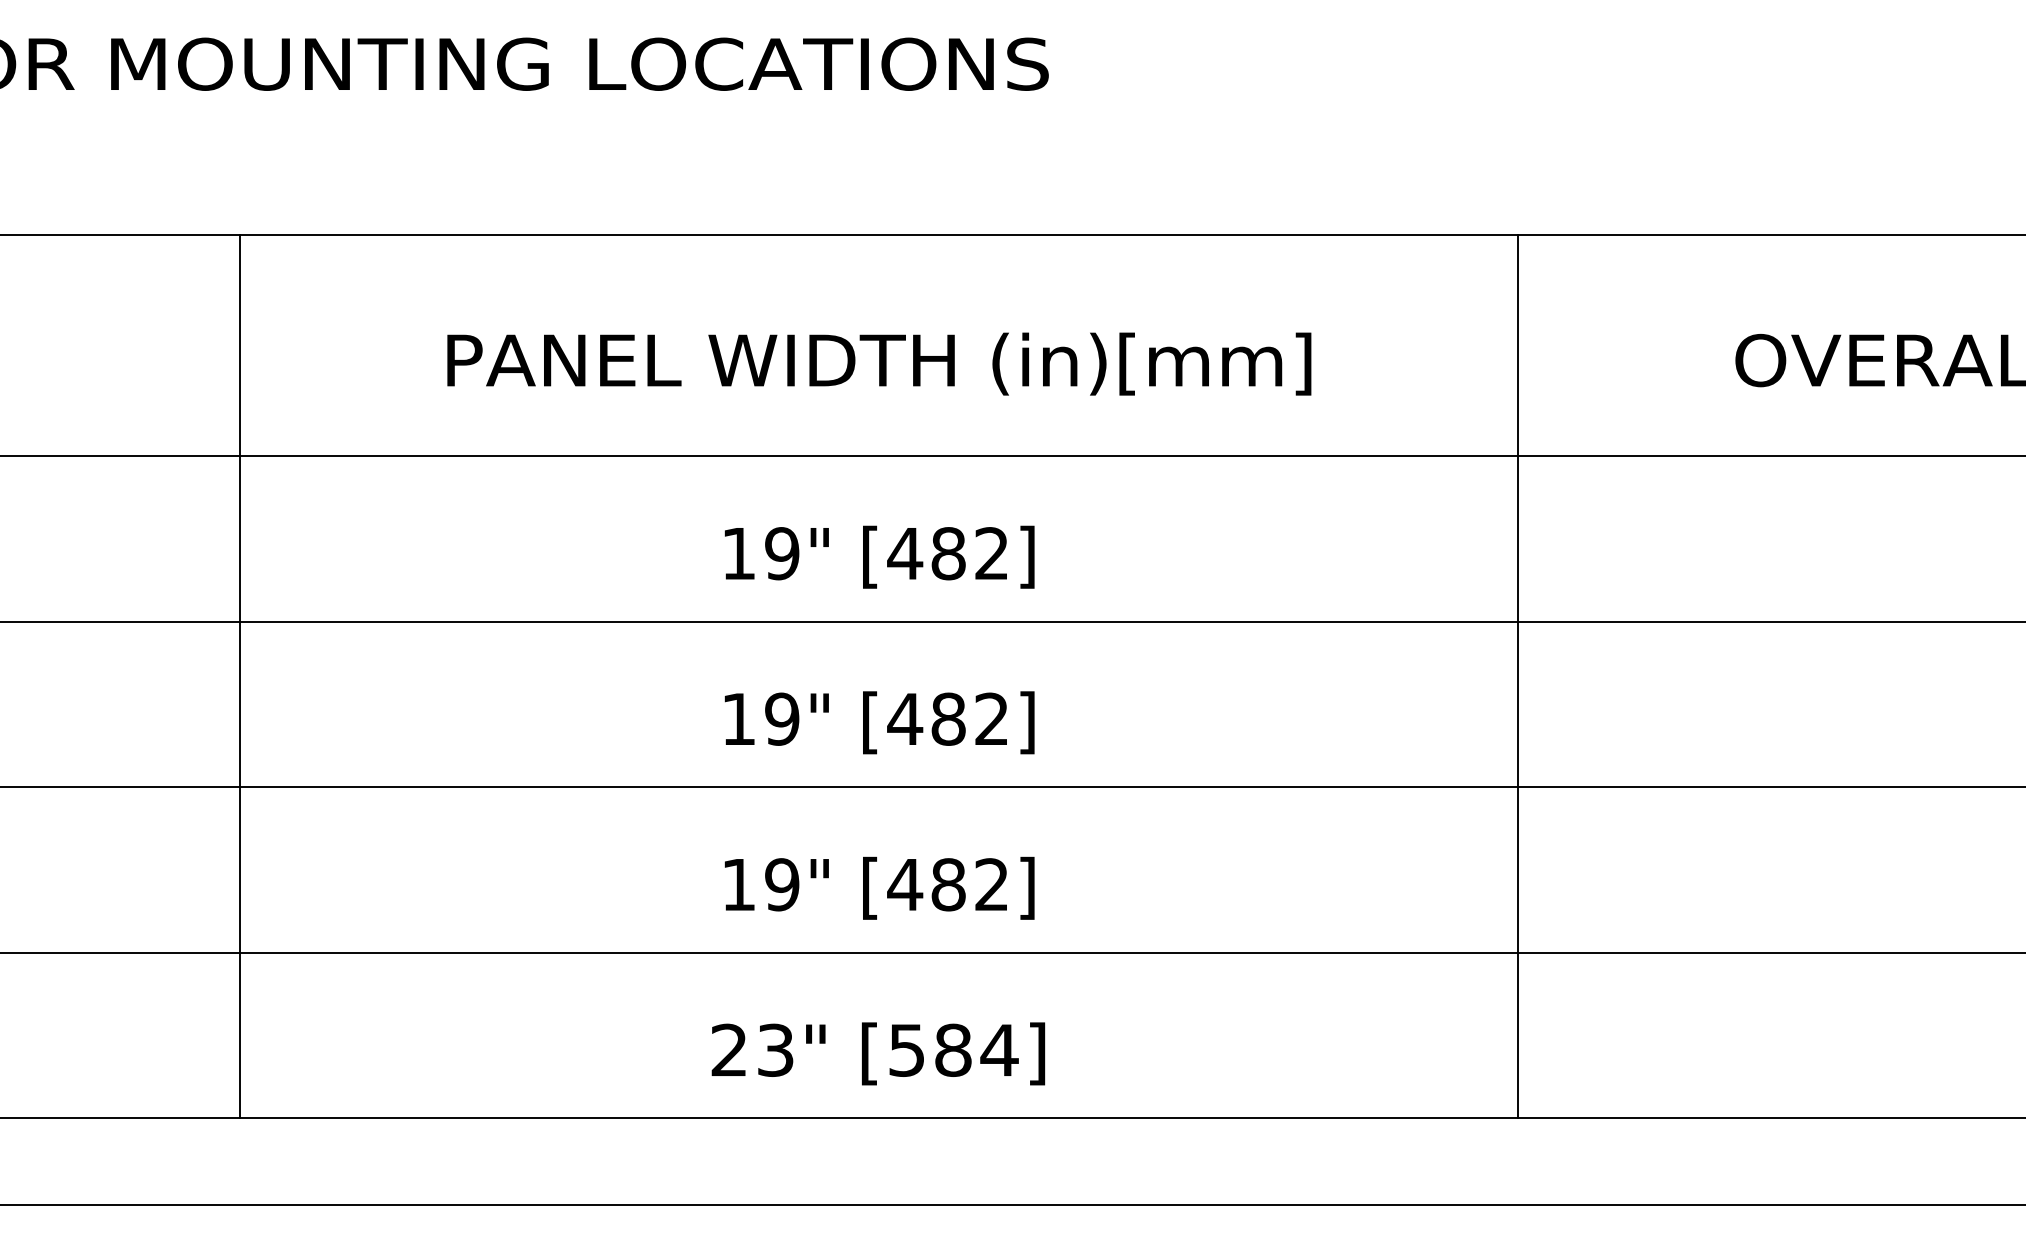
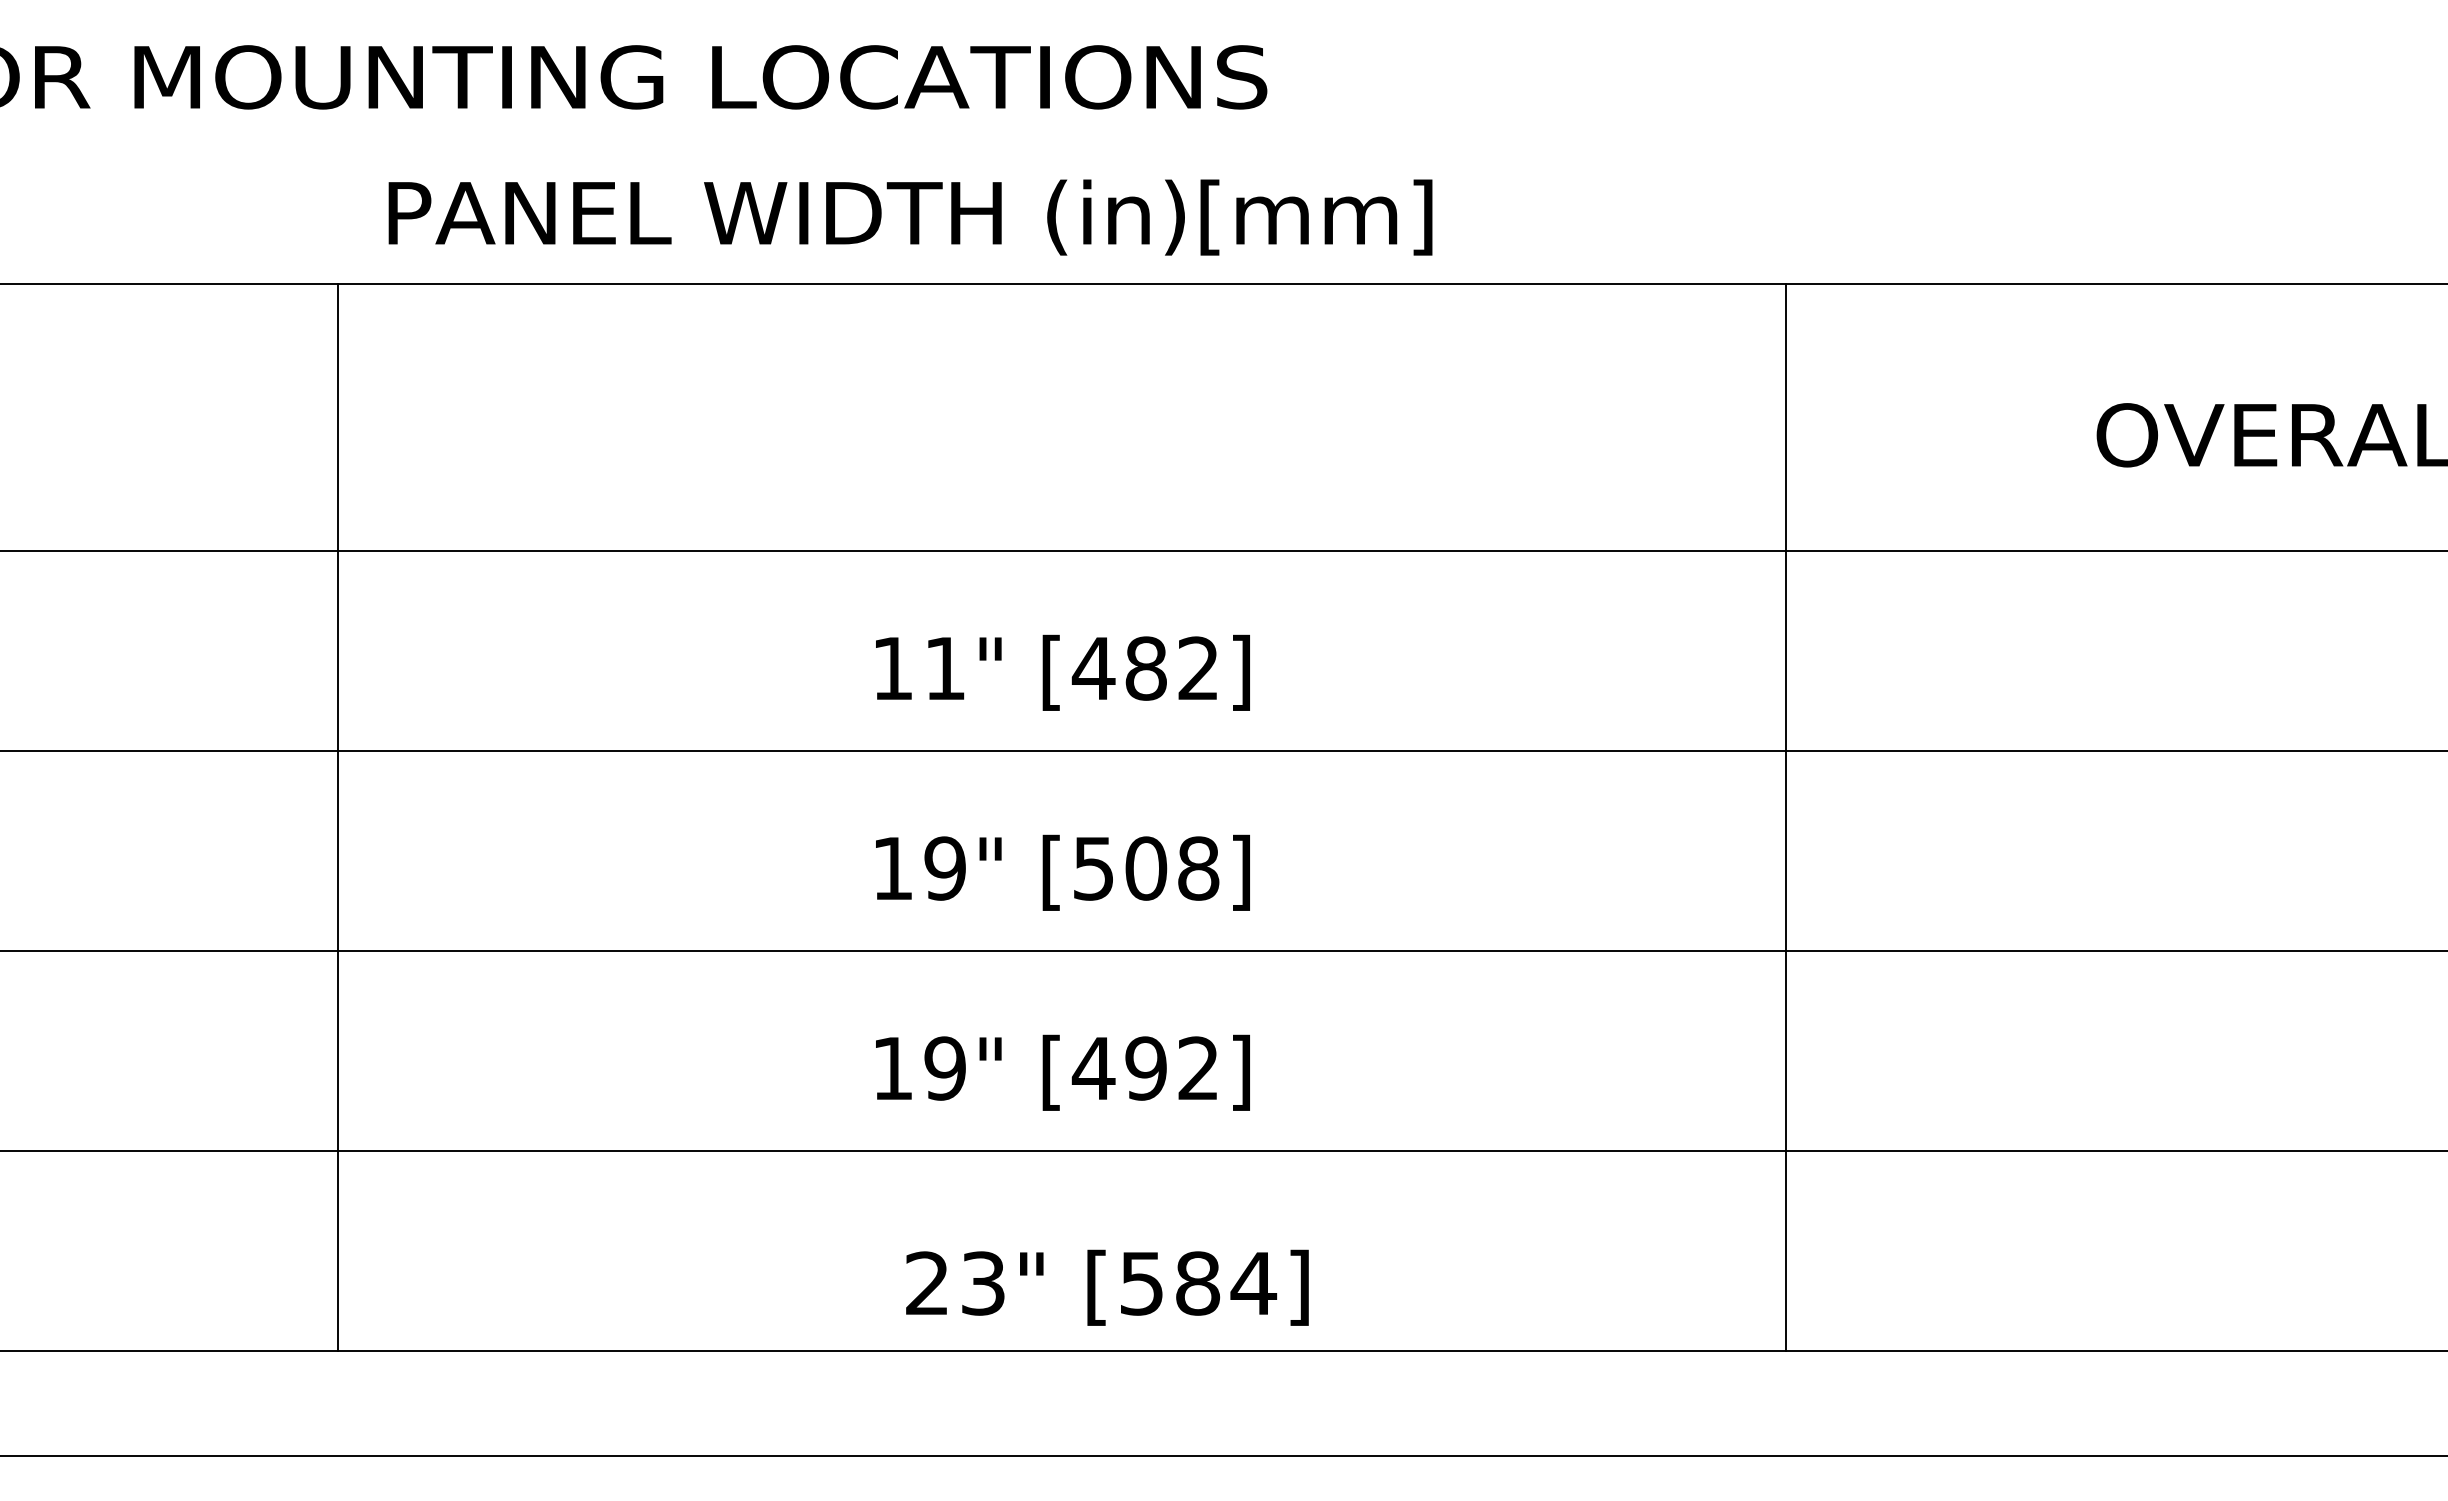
text: (879, 364) -> (910, 217), moved
text: (781, 553) -> (944, 668), 19" -> 11"
line: (240, 676) -> (337, 817), moved
line: (1517, 676) -> (1785, 817), moved
text: (948, 719) -> (1145, 868), [482] -> [508]
text: (948, 884) -> (1145, 1068), [482] -> [492]
text: (878, 1053) -> (1107, 1287), moved

